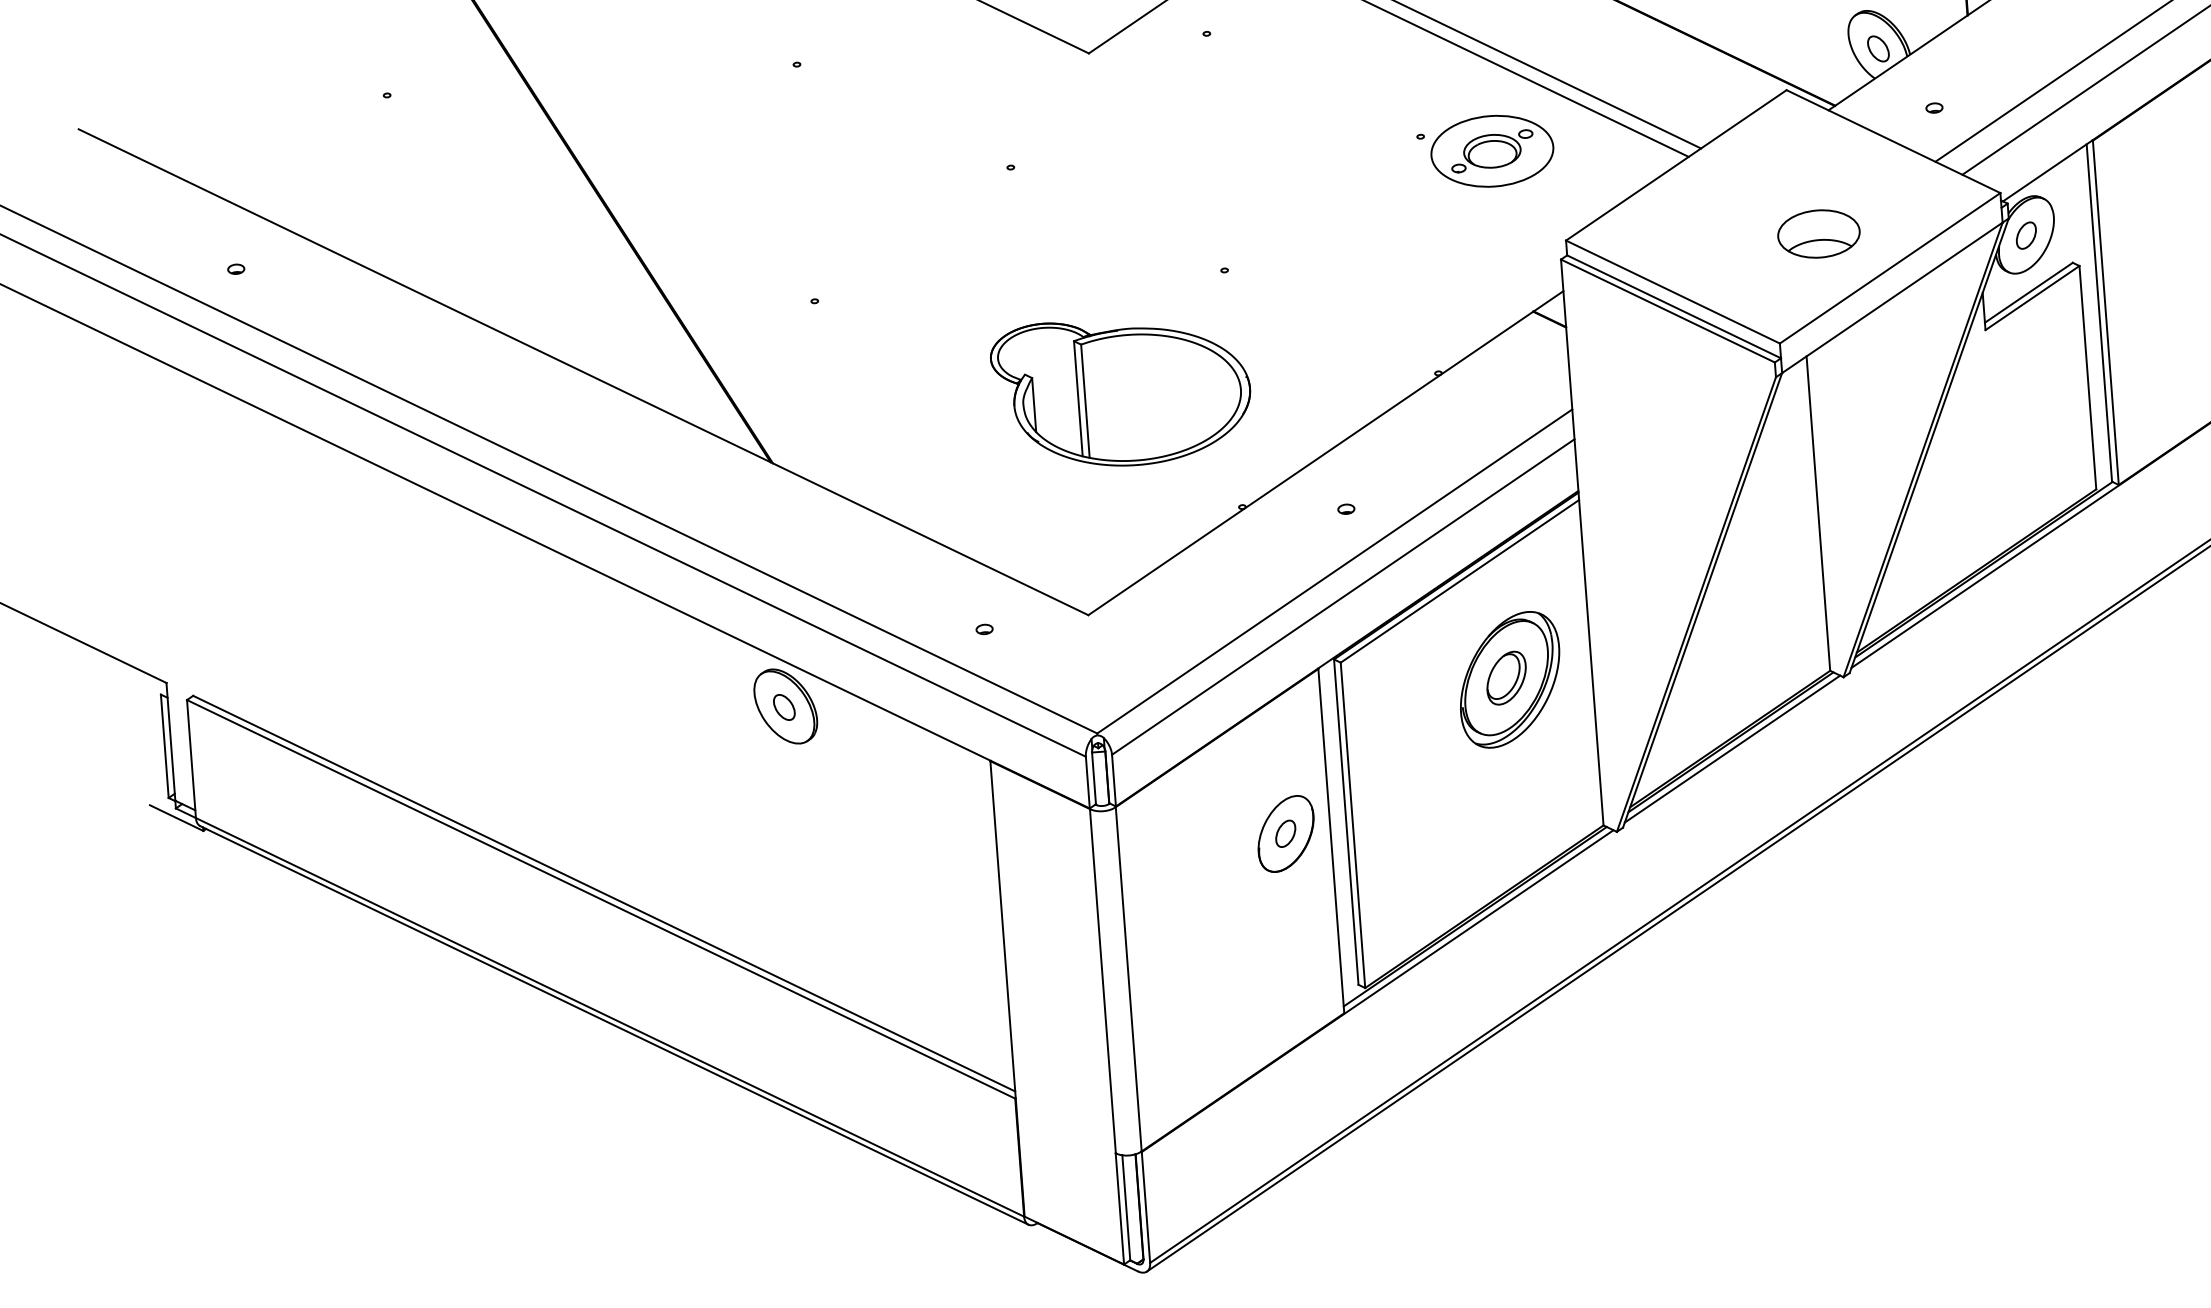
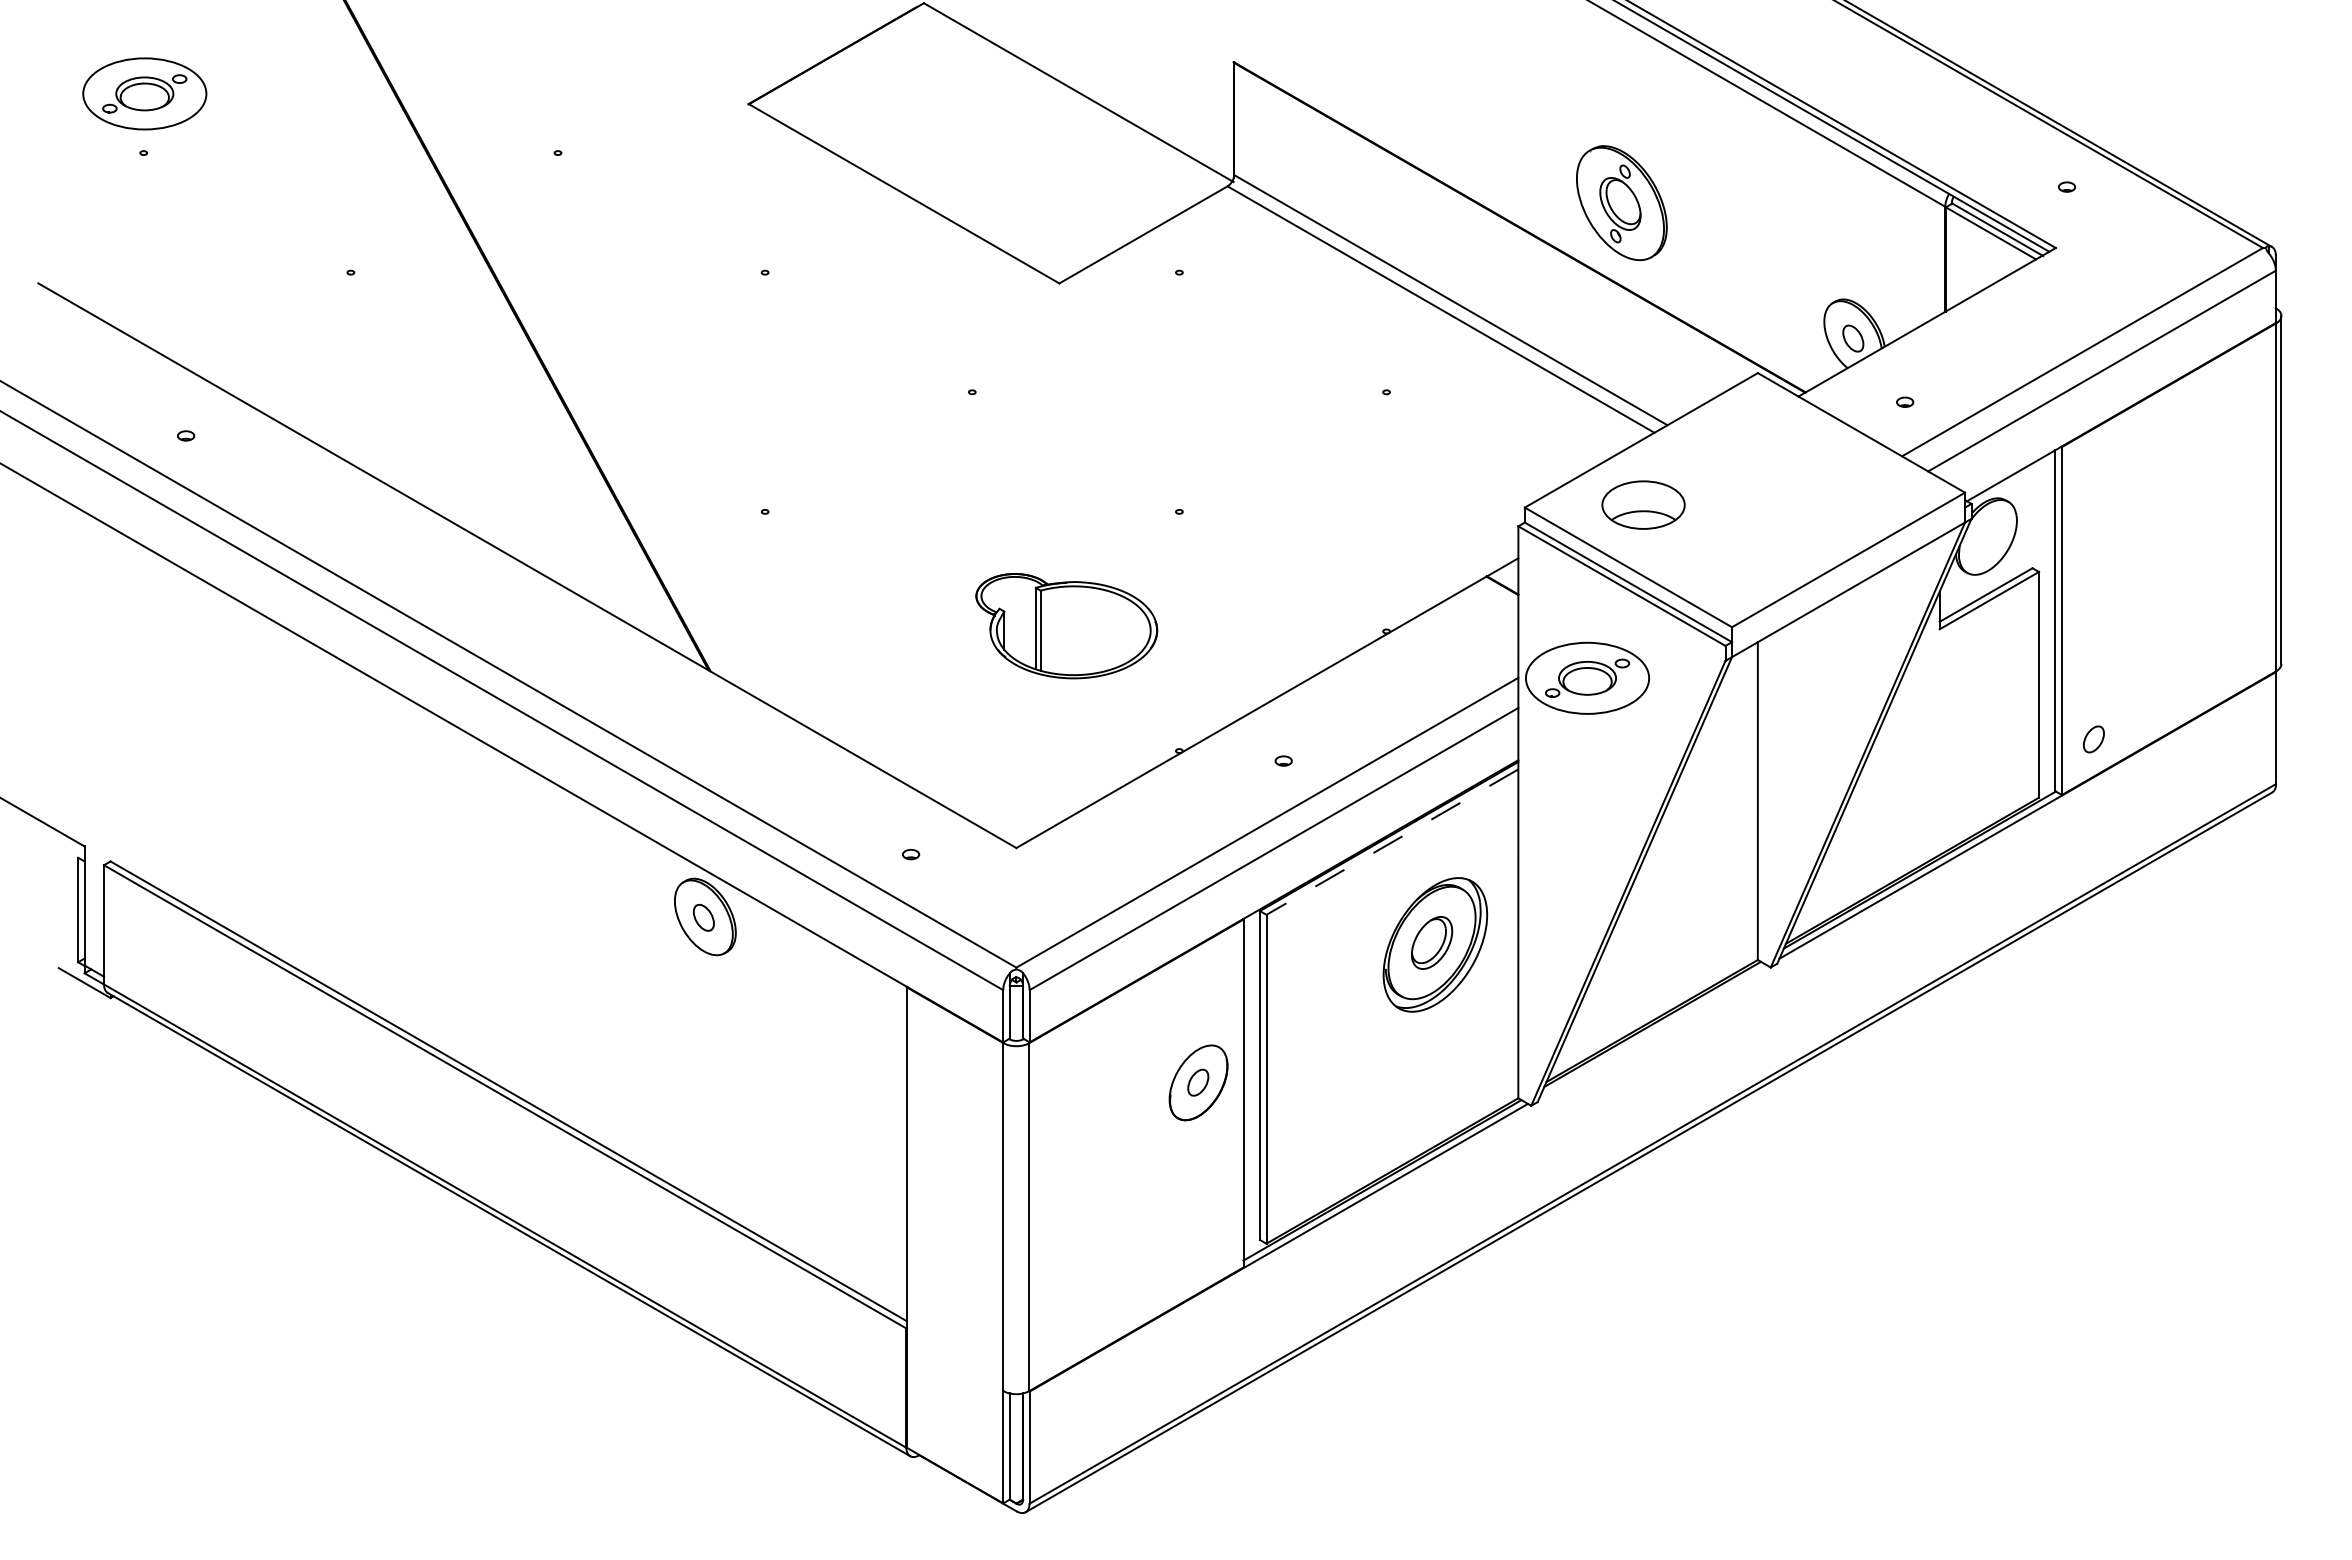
part: (1492, 150) -> (1587, 677), moved
part: (1818, 233) -> (1643, 504), moved
part: (2025, 235) -> (2093, 739), moved
part: (1121, 391) -> (1066, 625), size x0.7
line: (1459, 581) -> (1391, 842), solid -> dashed
line: (1732, 749) -> (1653, 1031), removed

